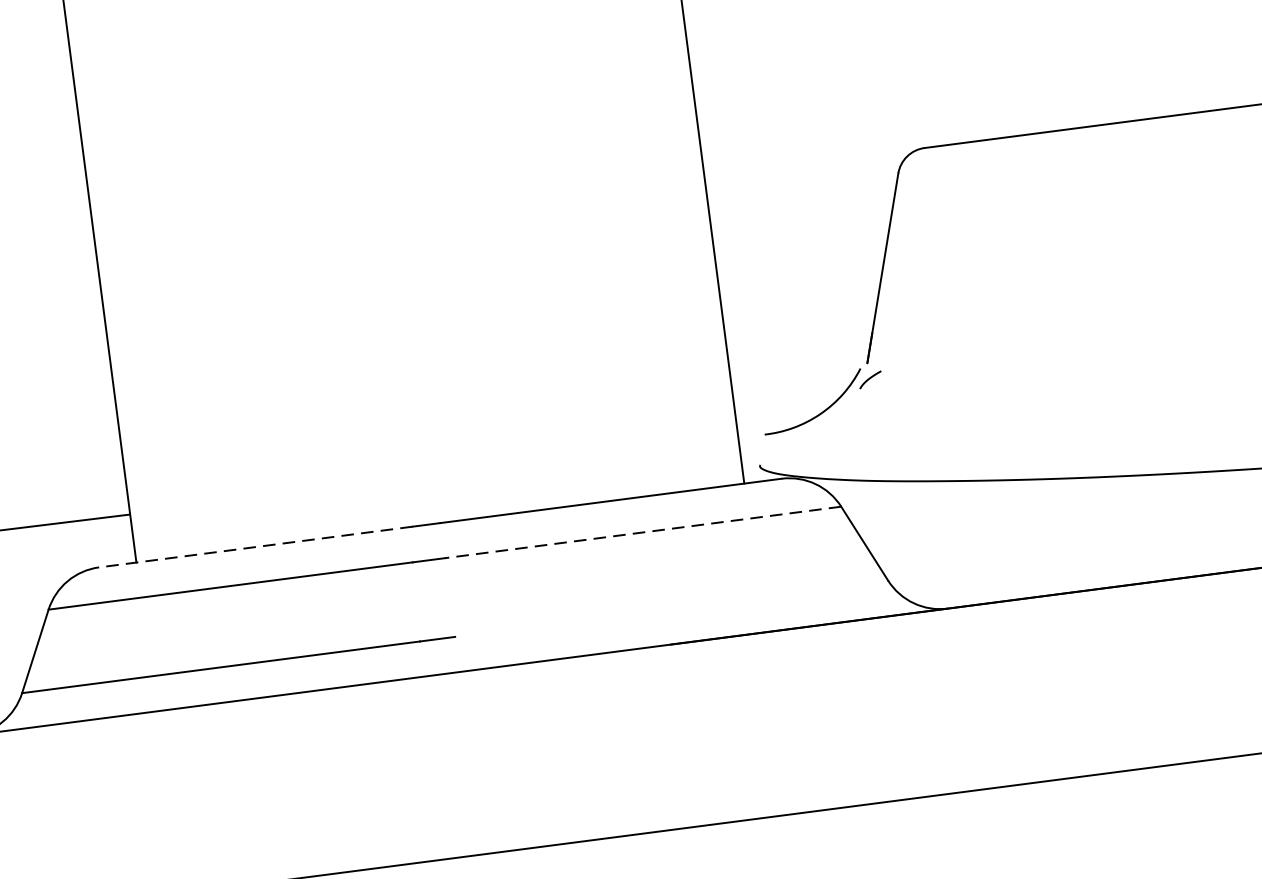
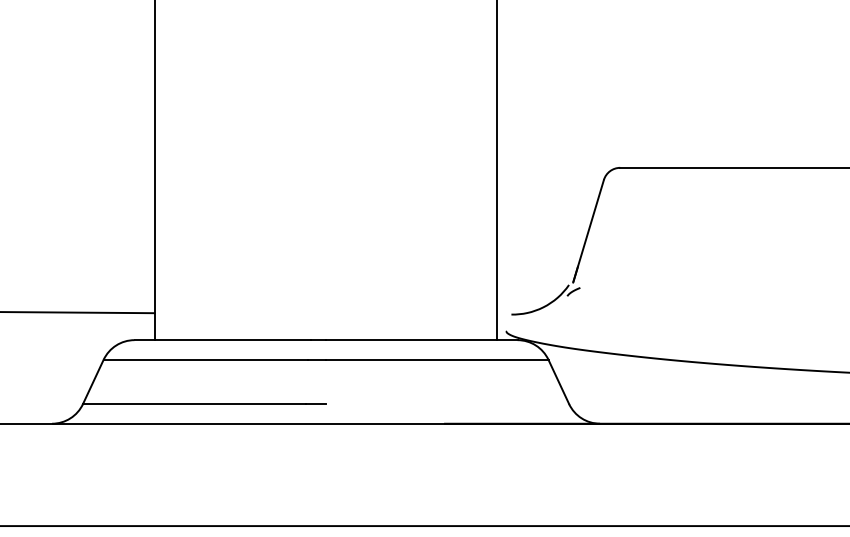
line: (641, 532) -> (436, 359), dashed -> solid
line: (255, 547) -> (222, 340), dashed -> solid

